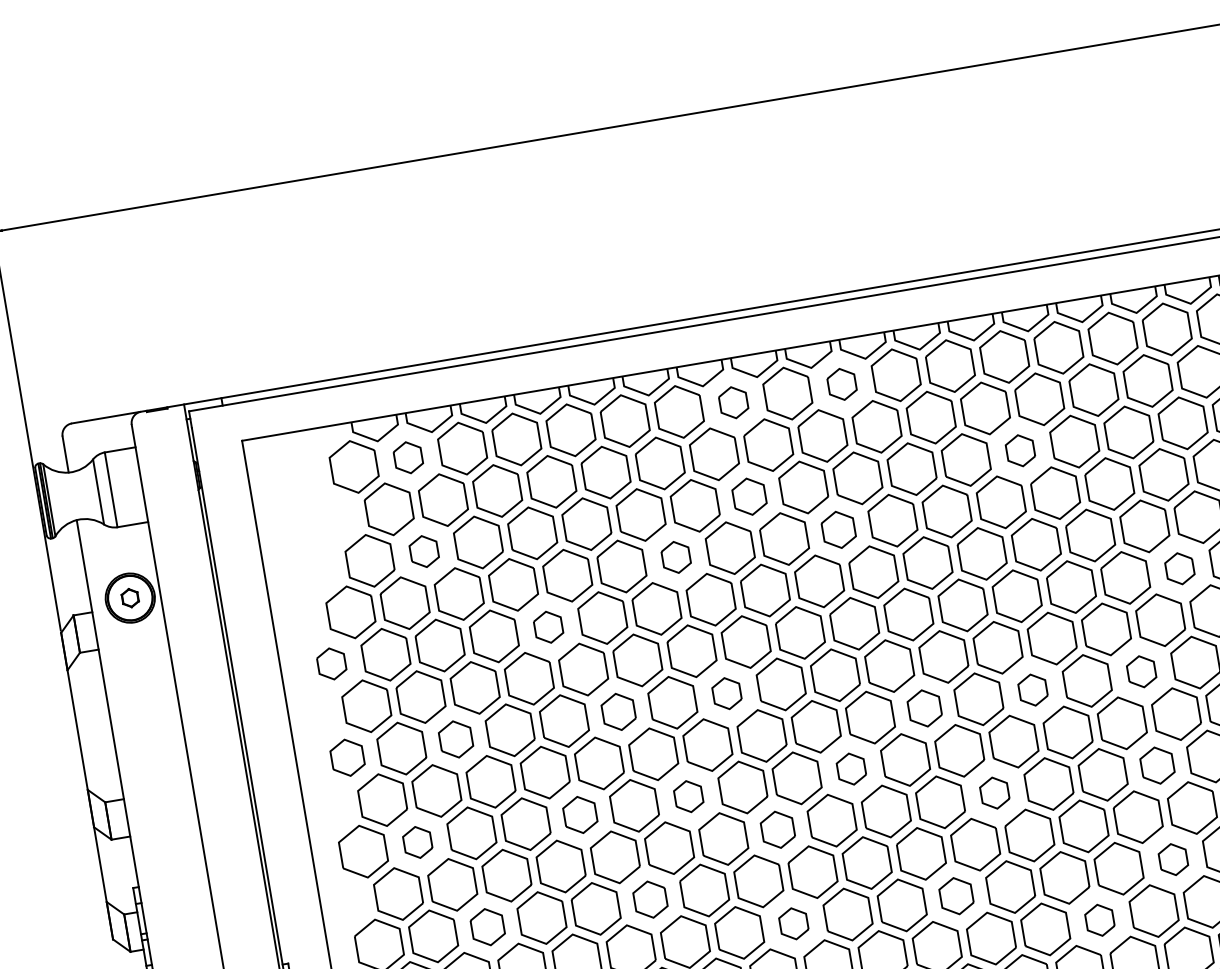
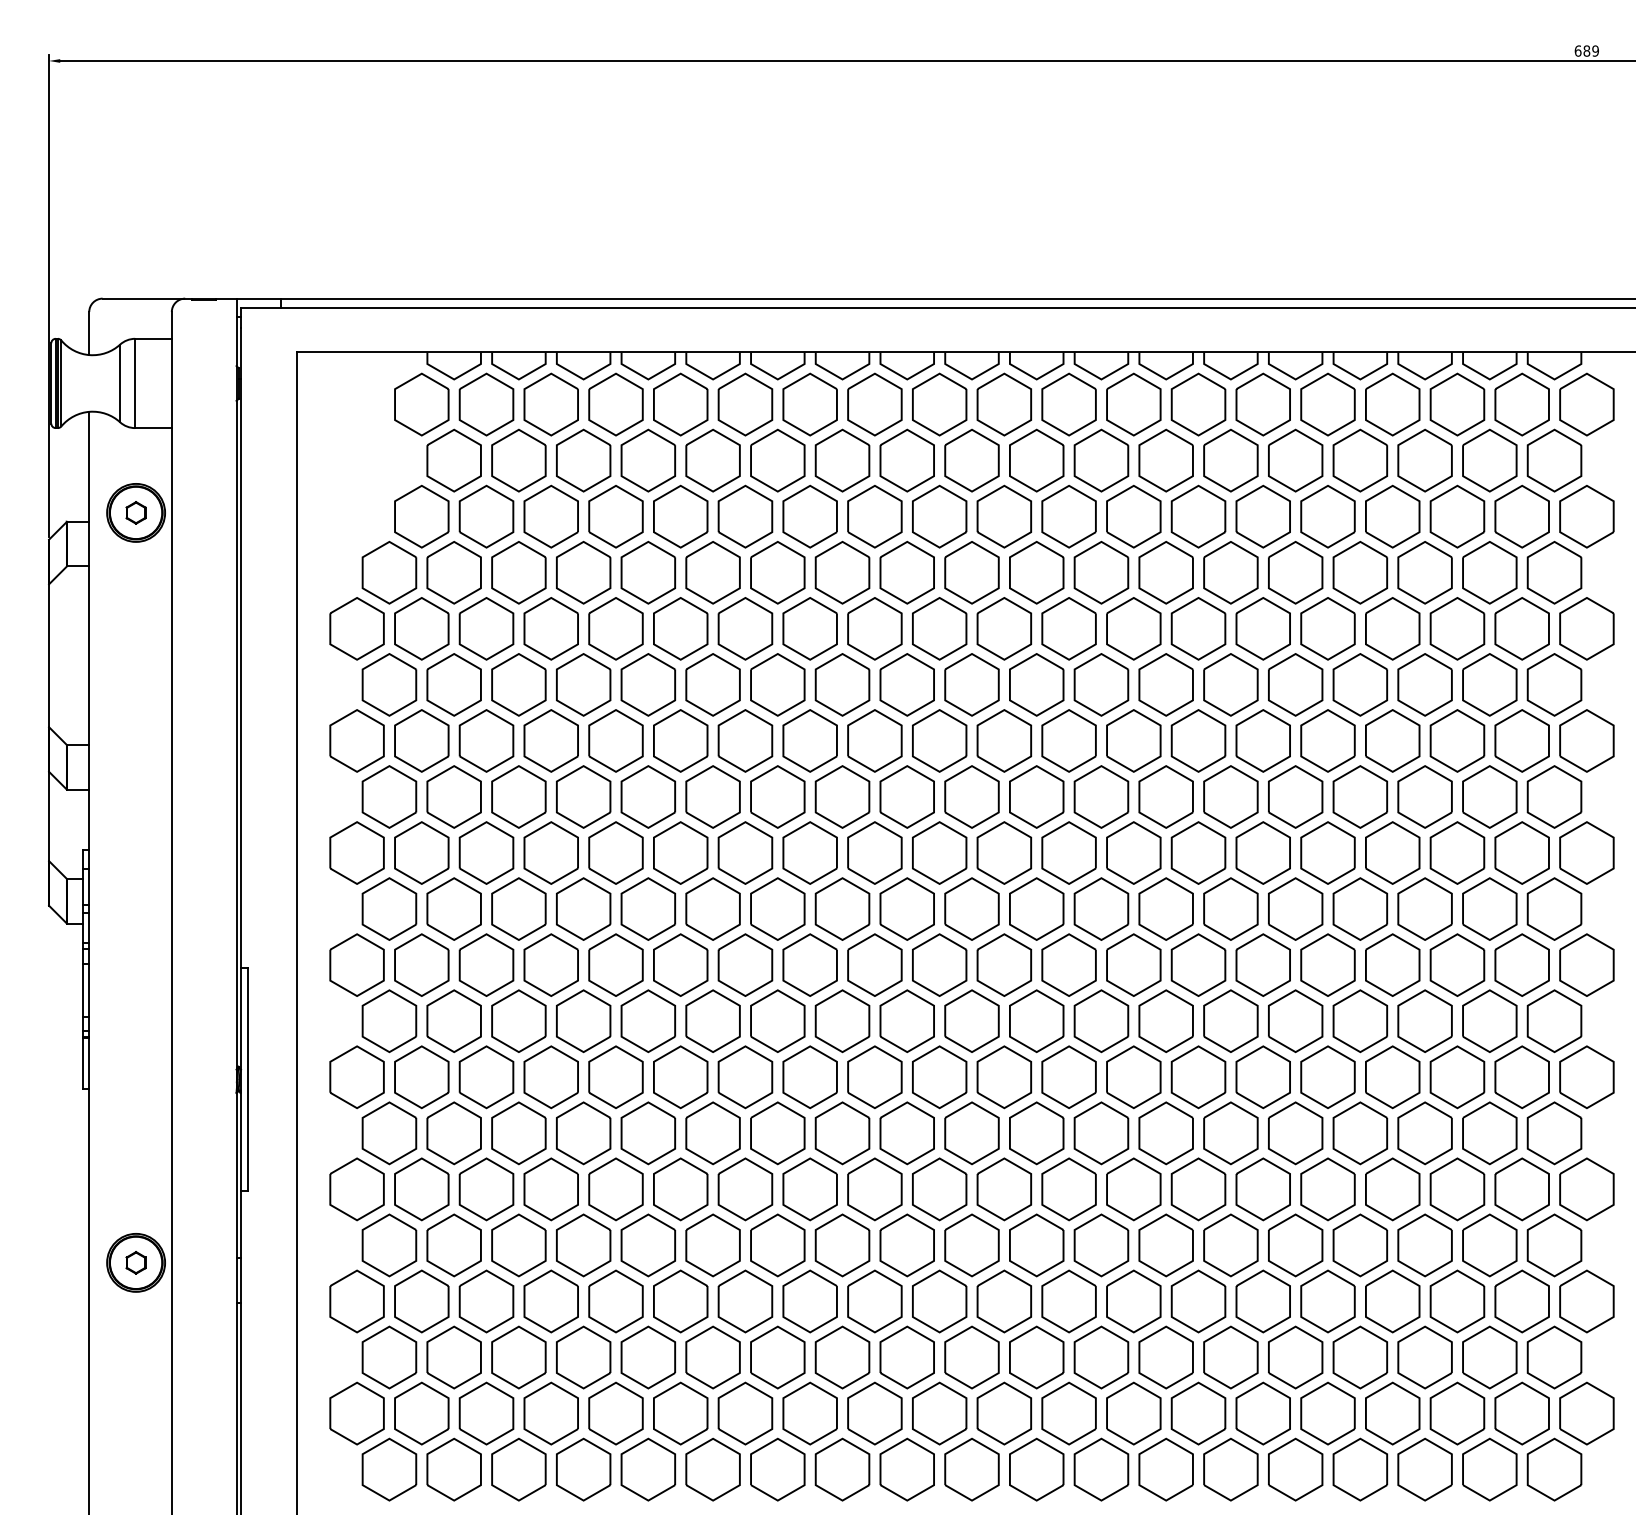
part: (842, 384) -> (1004, 404), size x1.67
part: (733, 402) -> (874, 404), size x1.67
part: (1020, 450) -> (1198, 516), size x1.67
part: (408, 457) -> (486, 404), size x1.67
part: (749, 496) -> (874, 516), size x1.43
part: (838, 529) -> (971, 572), size x1.43
part: (424, 551) -> (486, 516), size x1.67
part: (675, 557) -> (777, 572), size x1.67
part: (1179, 568) -> (1360, 684), size x1.67
part: (548, 627) -> (615, 628), size x1.67
part: (331, 663) -> (356, 628), size x1.67
part: (1141, 671) -> (1295, 796), size x1.67
part: (1032, 689) -> (1165, 796), size x1.67
part: (726, 693) -> (809, 740), size x1.67
part: (924, 708) -> (1036, 796), size x1.43
part: (618, 711) -> (680, 740), size x1.43
part: (455, 739) -> (486, 740), size x1.43
part: (347, 757) -> (356, 740), size x1.43
part: (1157, 765) -> (1295, 908), size x1.43
part: (851, 768) -> (939, 852), size x1.67
part: (994, 792) -> (1101, 908), size x1.67
part: (688, 796) -> (745, 852), size x1.67
part: (579, 814) -> (615, 852), size x1.43
part: (777, 829) -> (842, 908), size x1.43
part: (417, 842) -> (421, 852), size x1.67
part: (1173, 859) -> (1295, 1021), size x1.67
part: (956, 895) -> (1036, 1020), size x1.43
part: (650, 899) -> (680, 964), size x1.43
part: (1099, 920) -> (1198, 1077), size x1.67
part: (793, 923) -> (842, 1021), size x1.67
part: (487, 926) -> (486, 964), size x1.43

